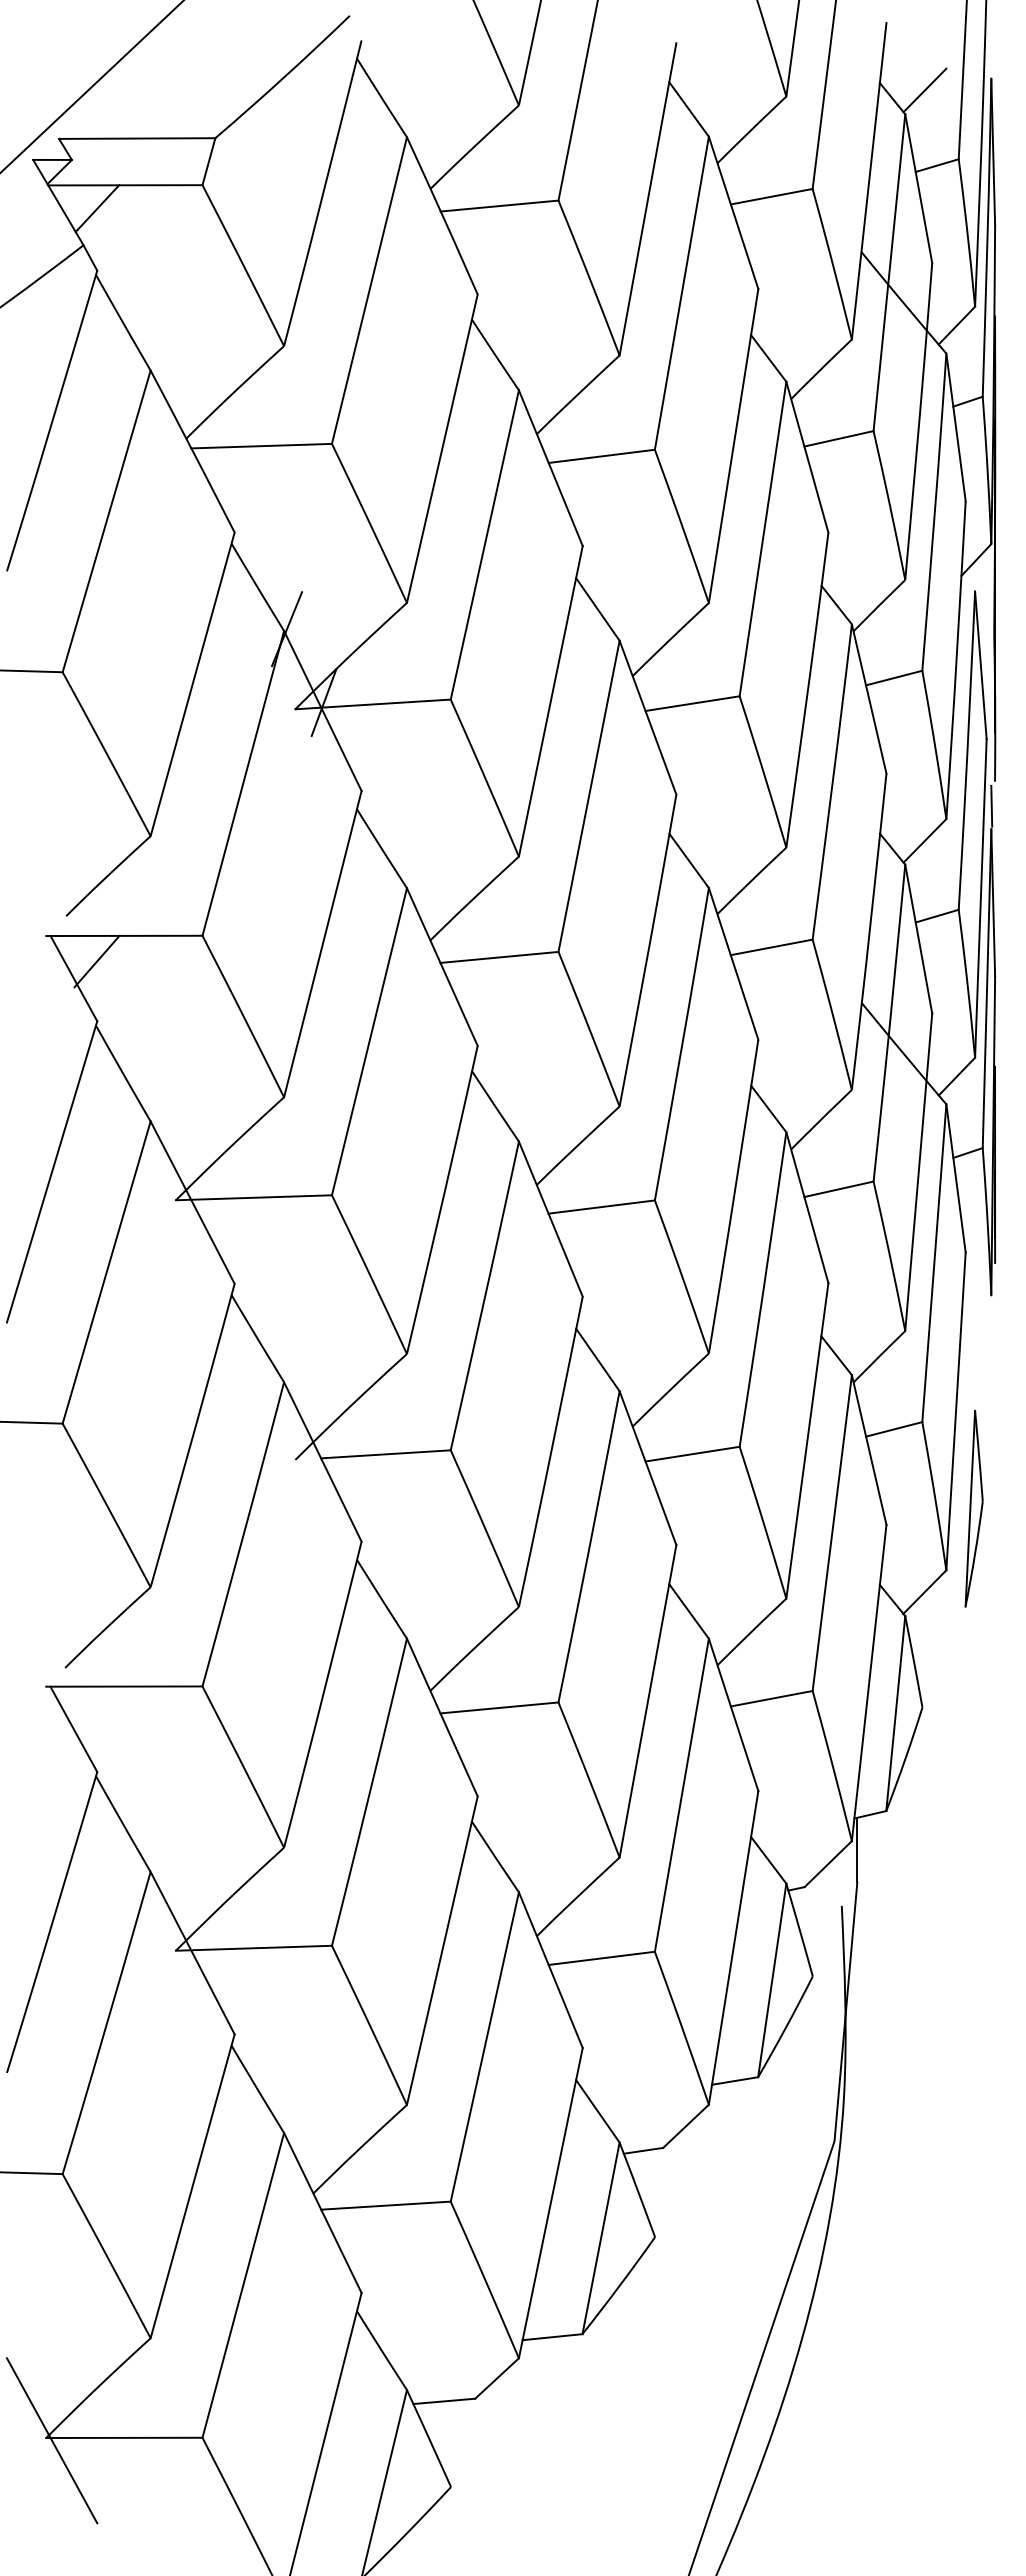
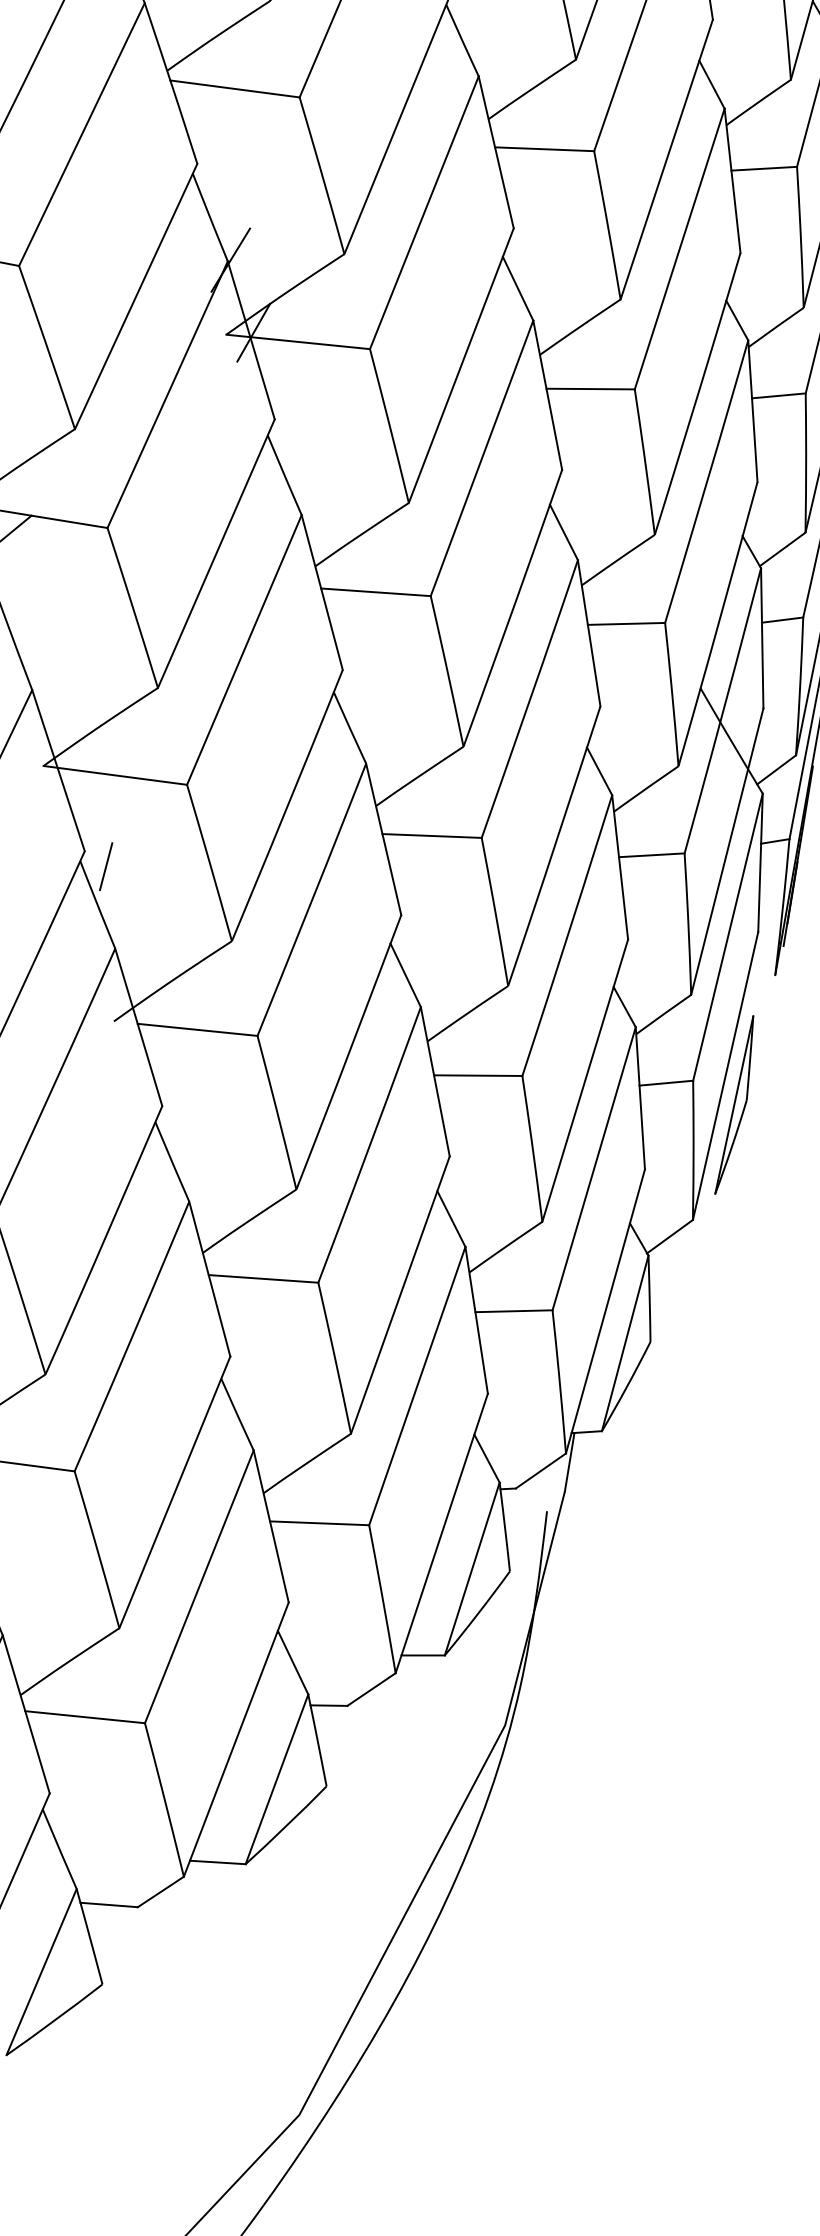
line: (259, 1296) -> (105, 866), added
part: (973, 1508) -> (737, 1105), moved

